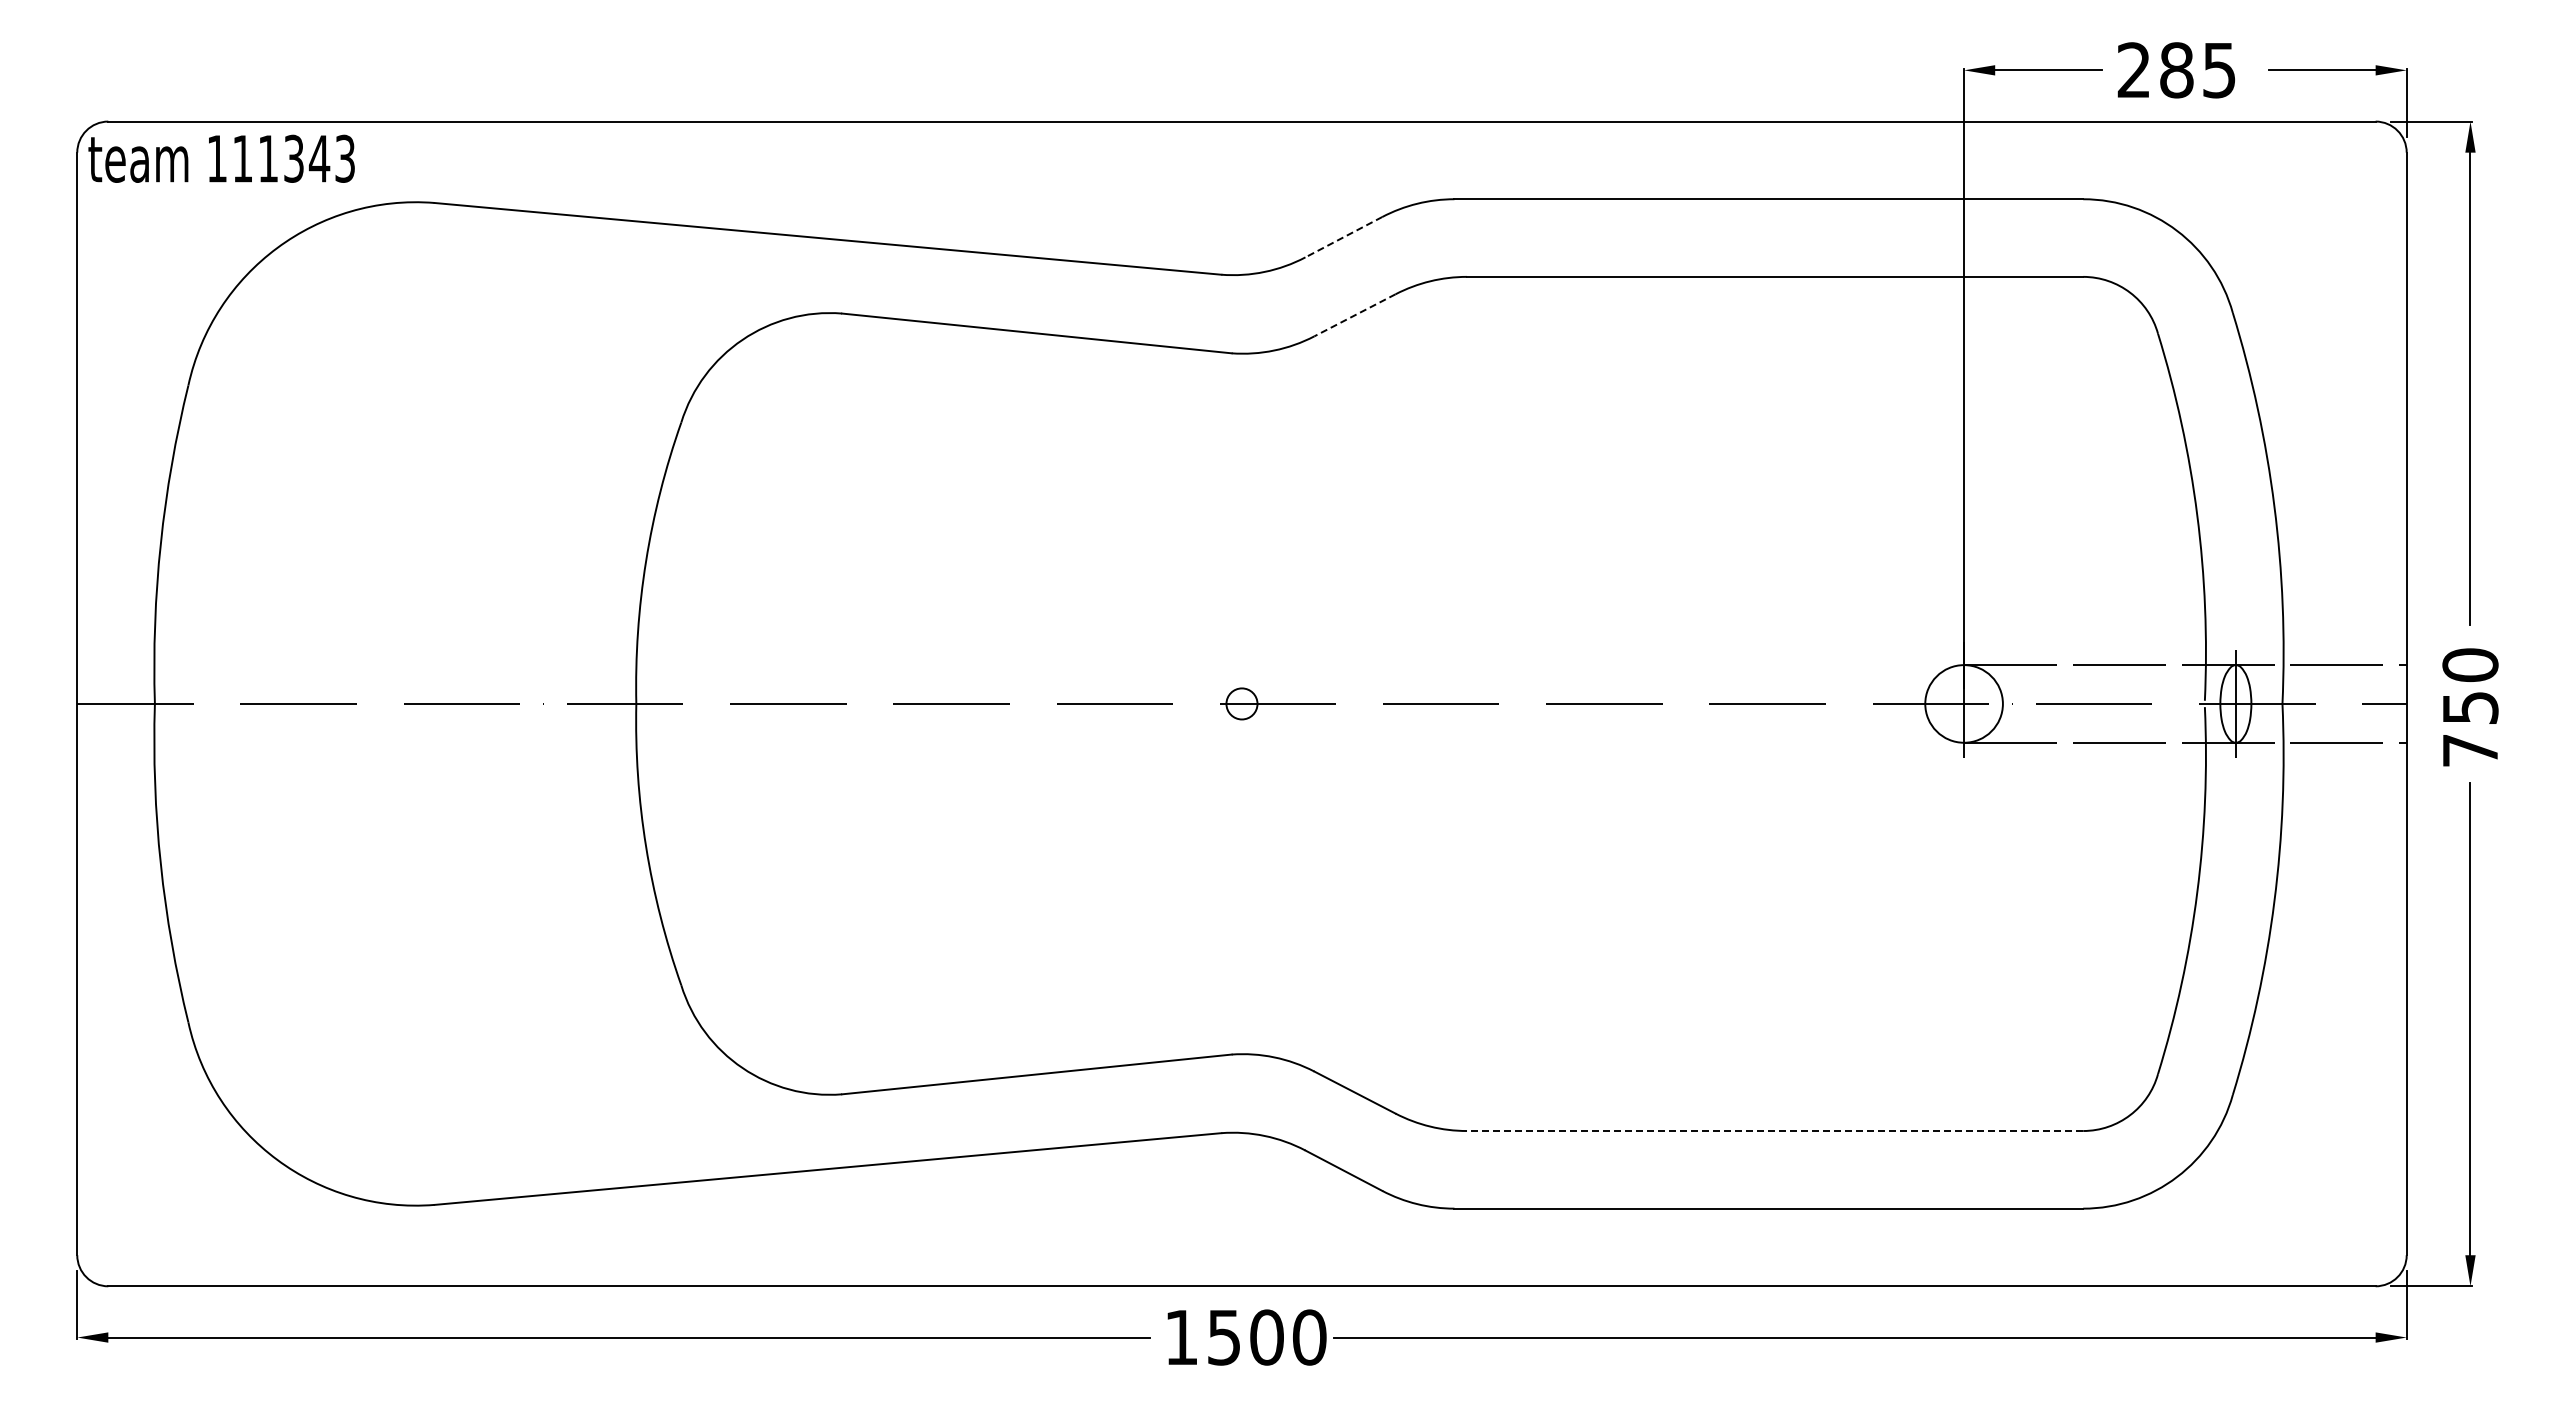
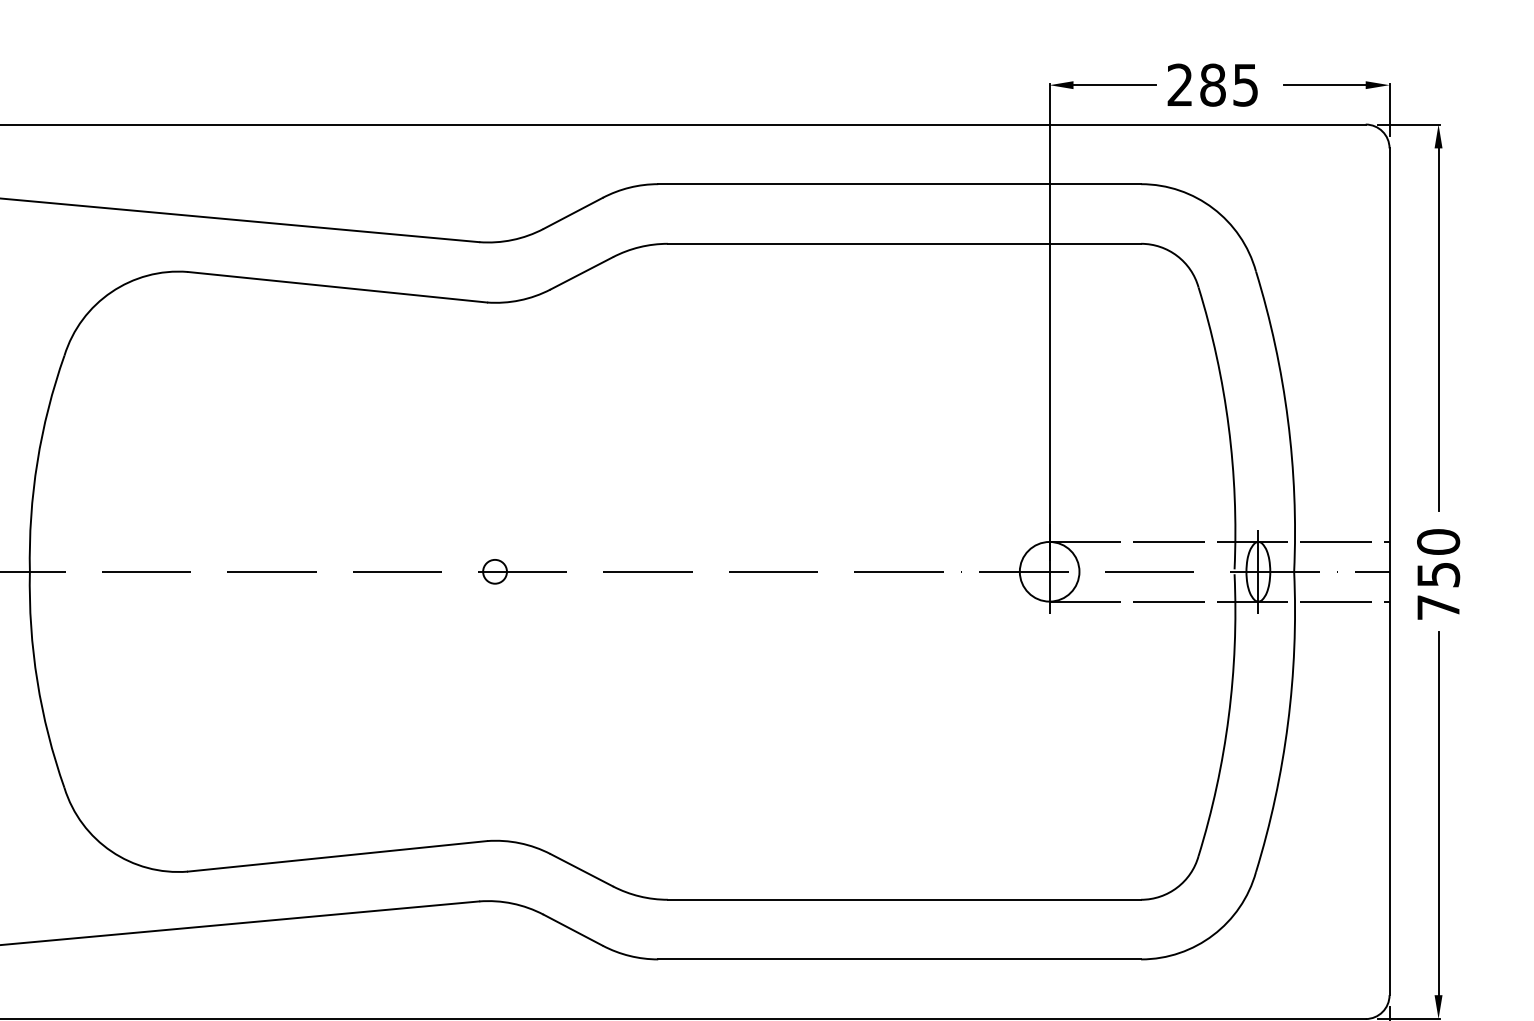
line: (1343, 237) -> (573, 213), dashed -> solid
line: (1355, 315) -> (582, 273), dashed -> solid
line: (1774, 1131) -> (904, 900), dashed -> solid

